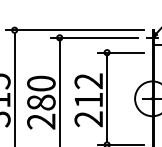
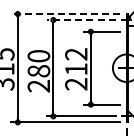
line: (73, 30) -> (64, 14), solid -> dashed
line: (94, 38) -> (80, 20), solid -> dashed

